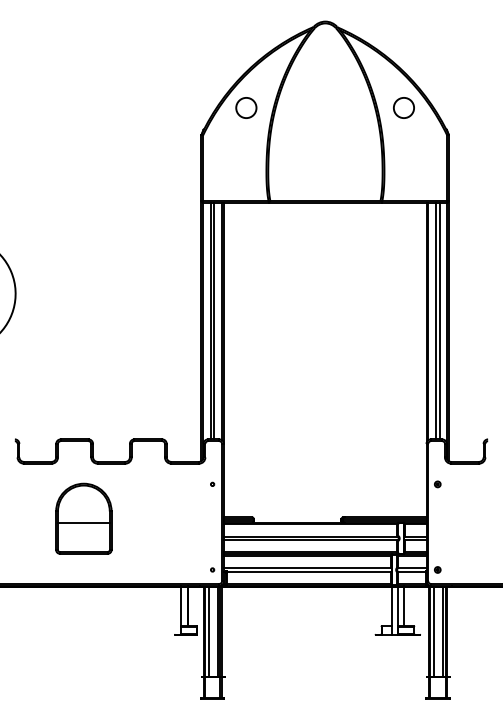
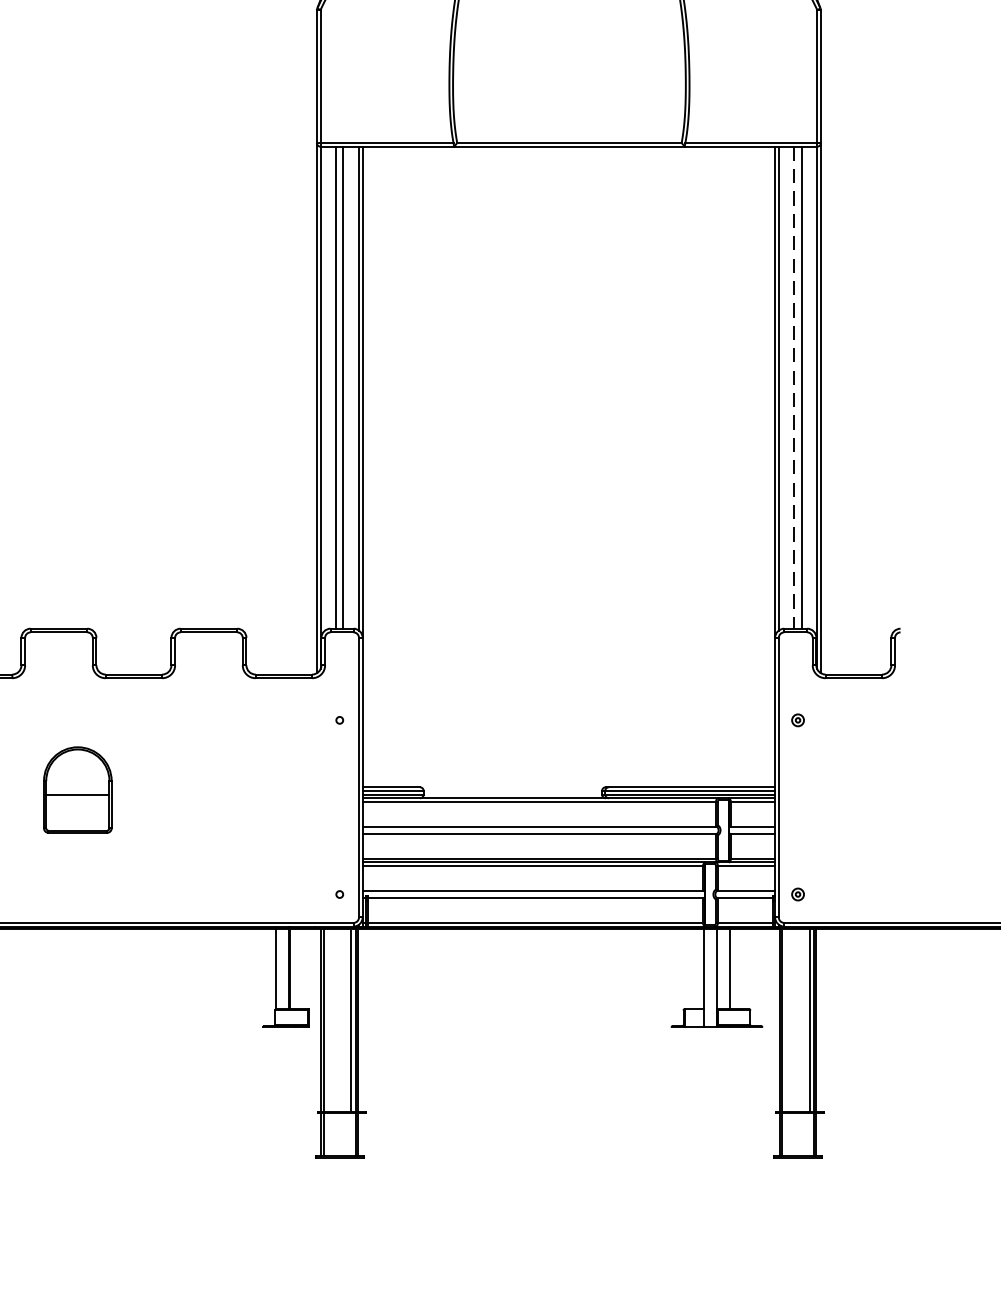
line: (435, 321) -> (793, 388), solid -> dashed
part: (83, 518) -> (76, 789), size x0.6
line: (208, 631) -> (331, 1019), removed
line: (433, 631) -> (789, 1019), removed

